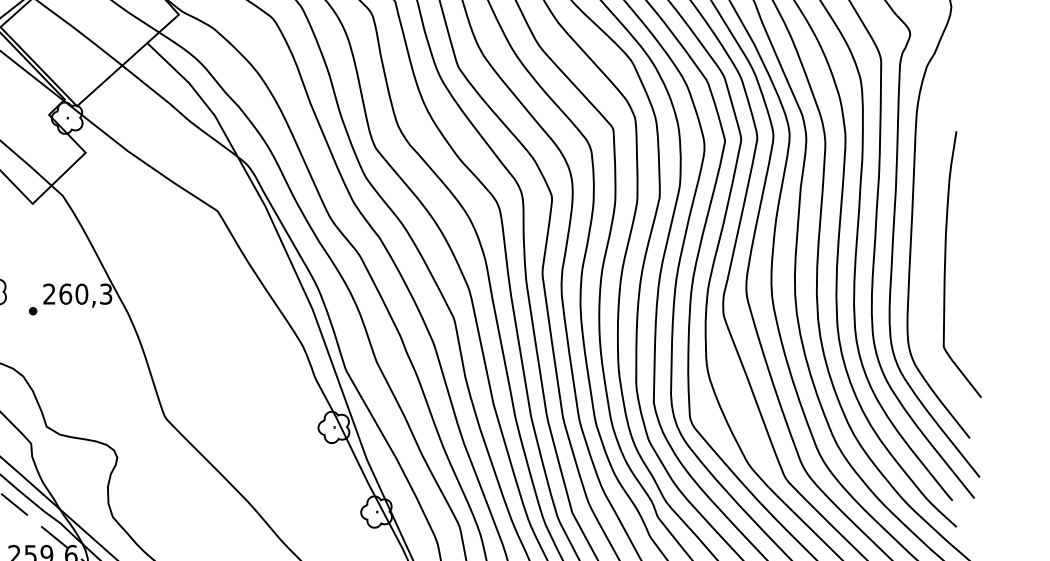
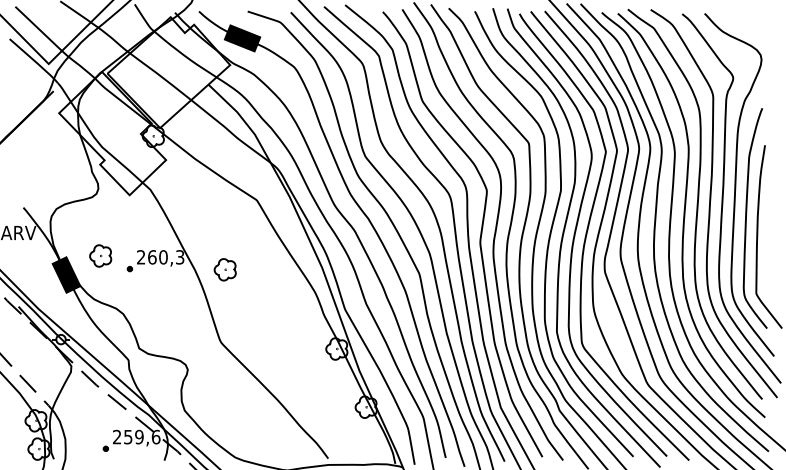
curve: (929, 237) -> (746, 218), added
part: (170, 311) -> (224, 269), added

